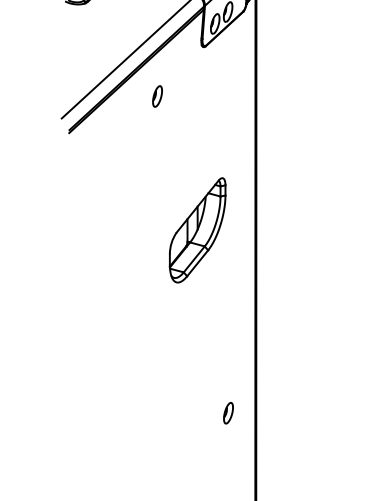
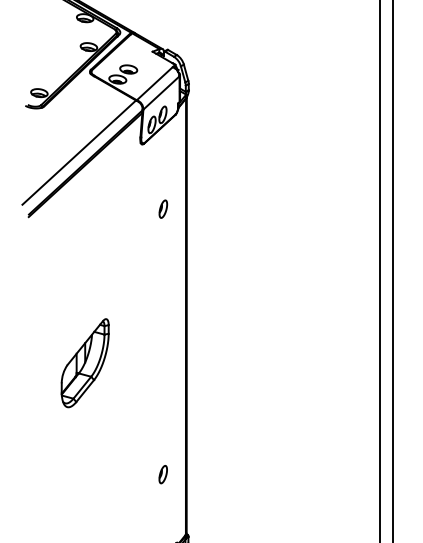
part: (157, 95) -> (163, 208), moved
part: (196, 230) -> (84, 363), moved
part: (227, 413) -> (162, 474), moved

